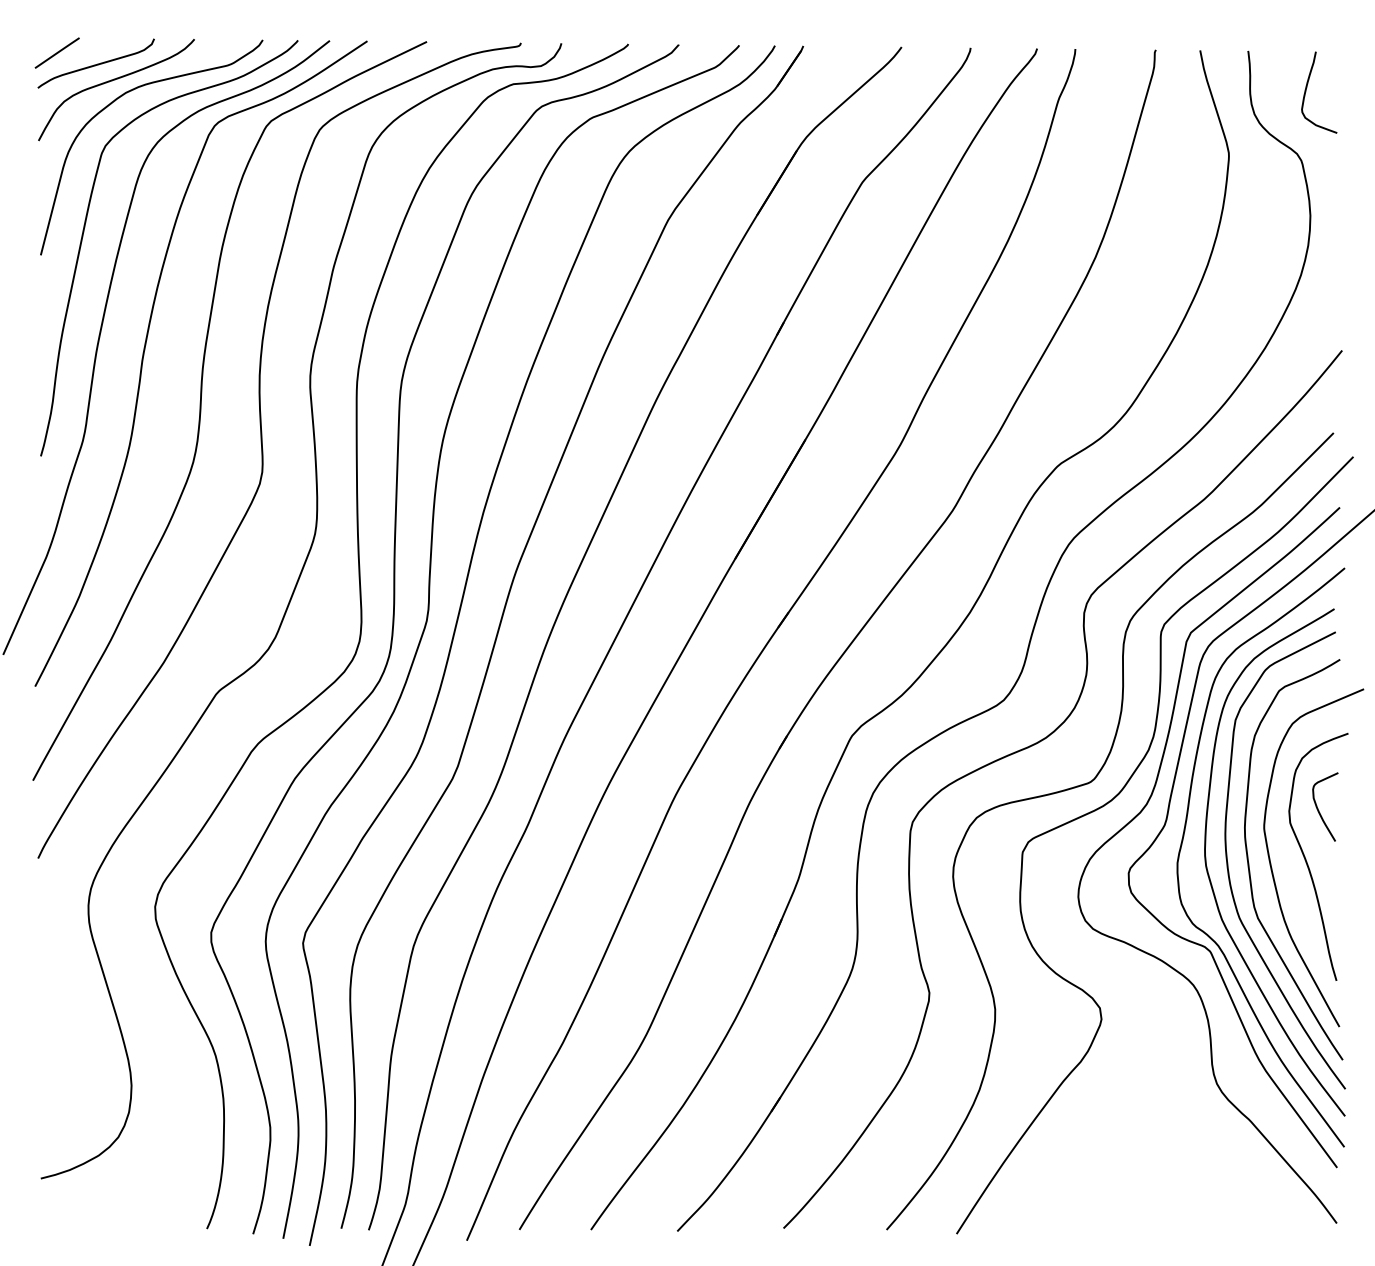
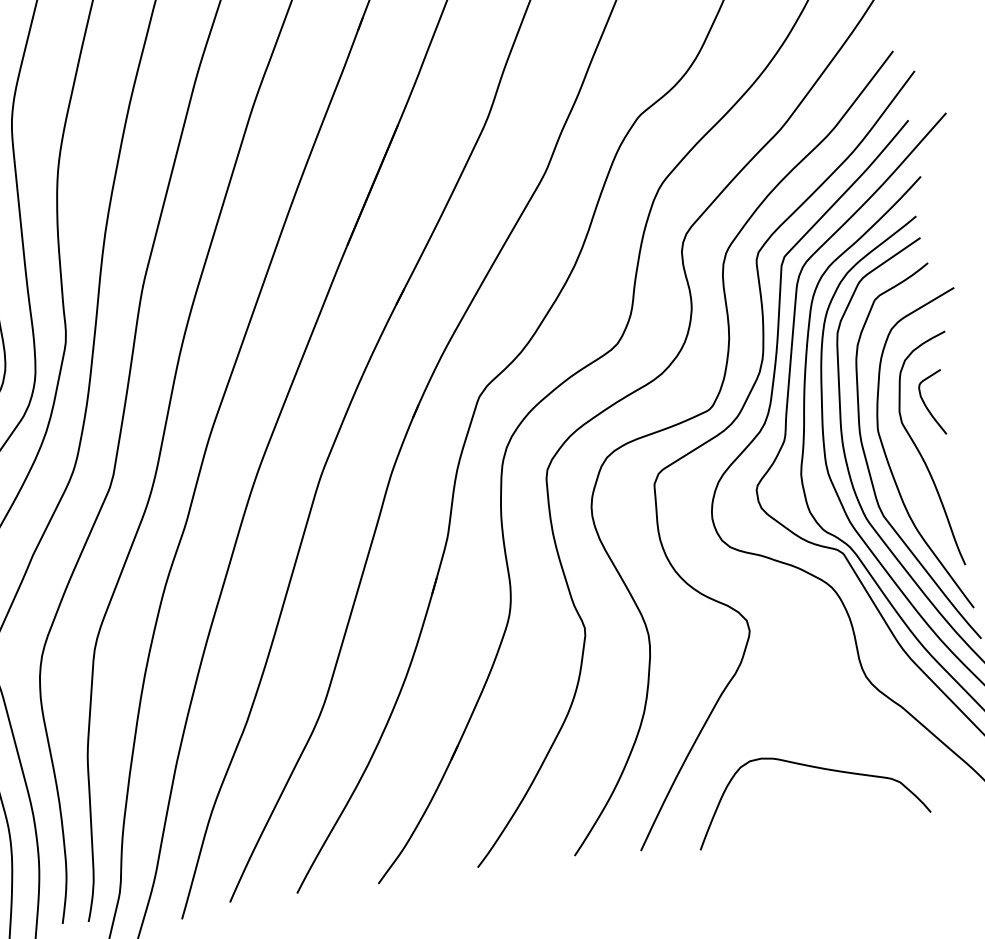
curve: (1151, 1172) -> (816, 768), added

